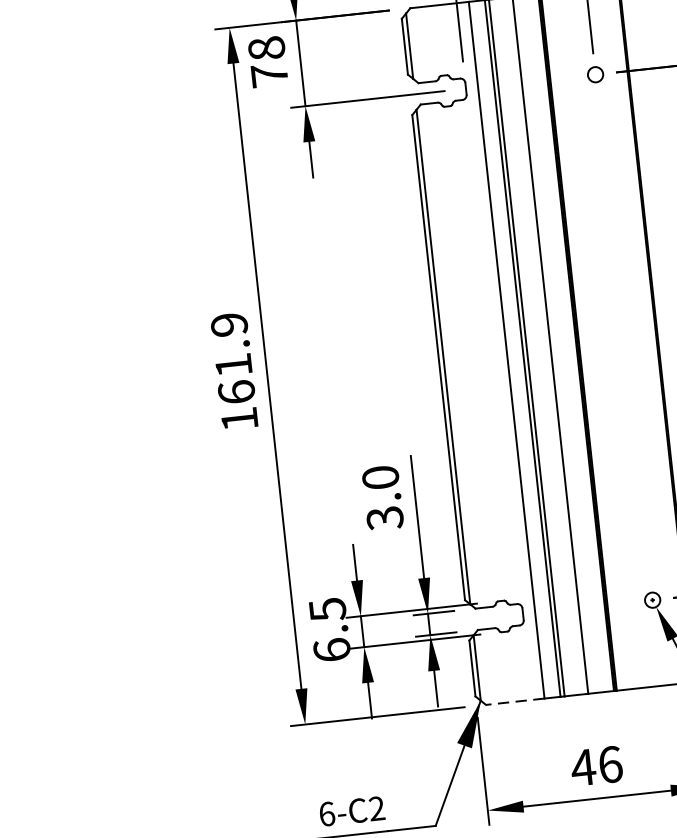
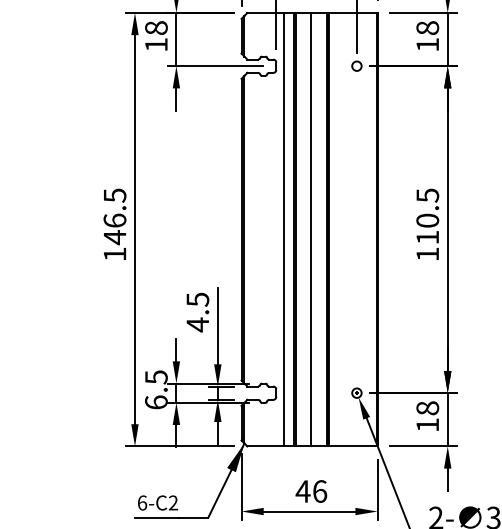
text: (269, 74) -> (156, 44), 78 -> 18
text: (232, 358) -> (114, 216), 161.9 -> 146.5
text: (382, 498) -> (197, 312), 3.0 -> 4.5
line: (515, 701) -> (265, 446), dashed -> solid

